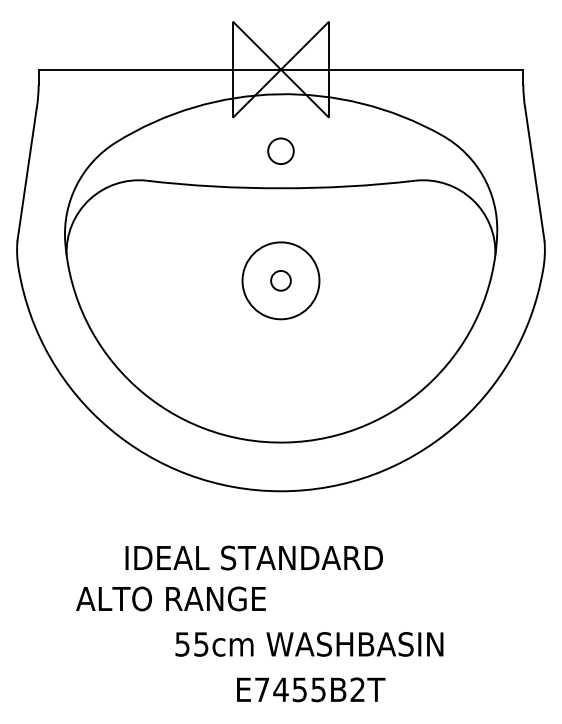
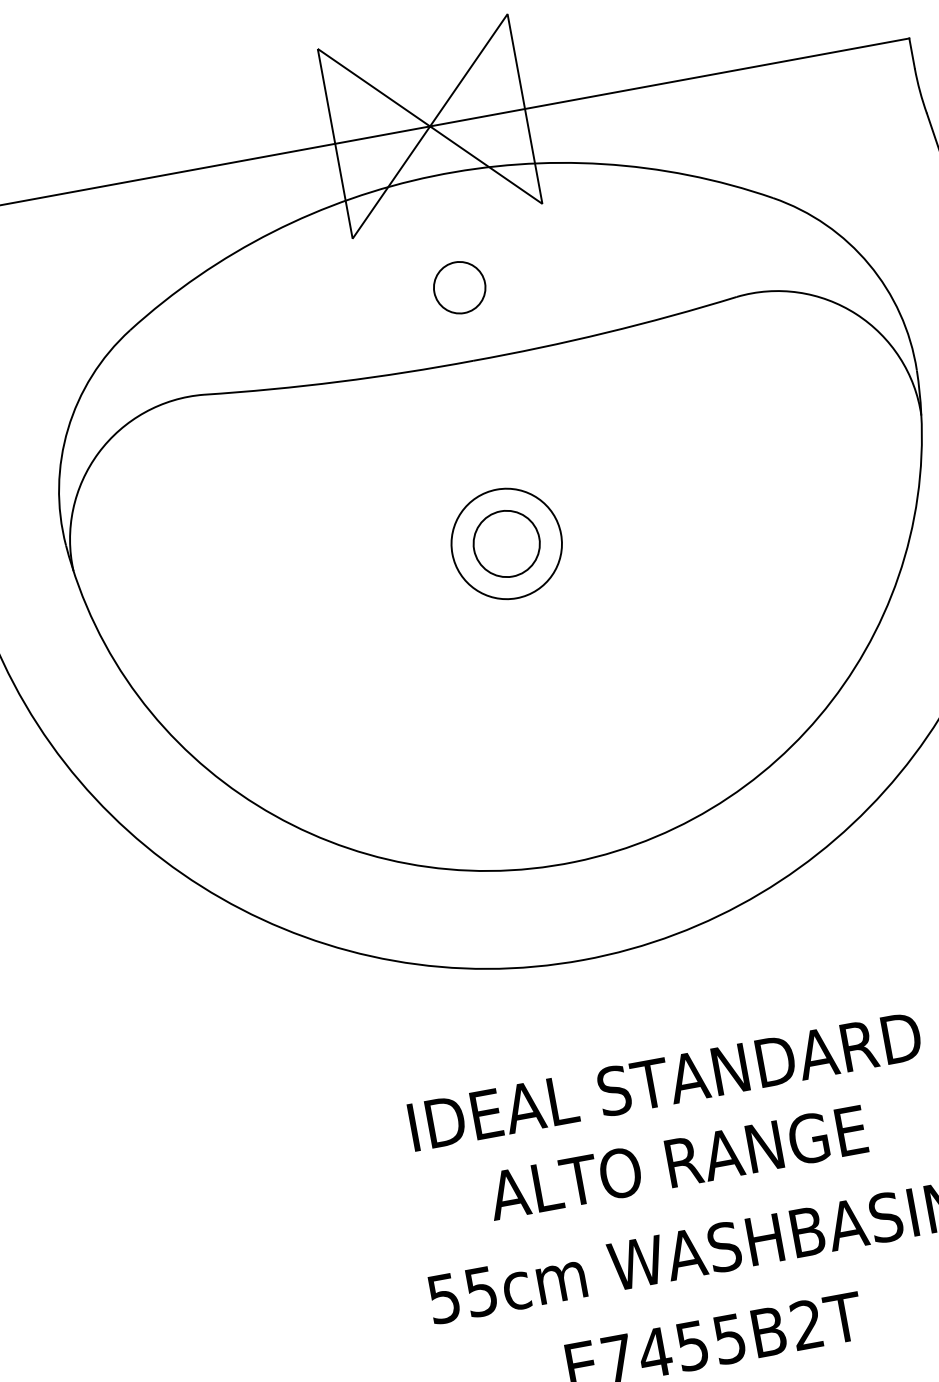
circle: (280, 280) -> (505, 543), size x0.71
circle: (280, 280) -> (505, 543), size x1.67
text: (253, 557) -> (663, 1080), moved
text: (170, 598) -> (676, 1162), moved

